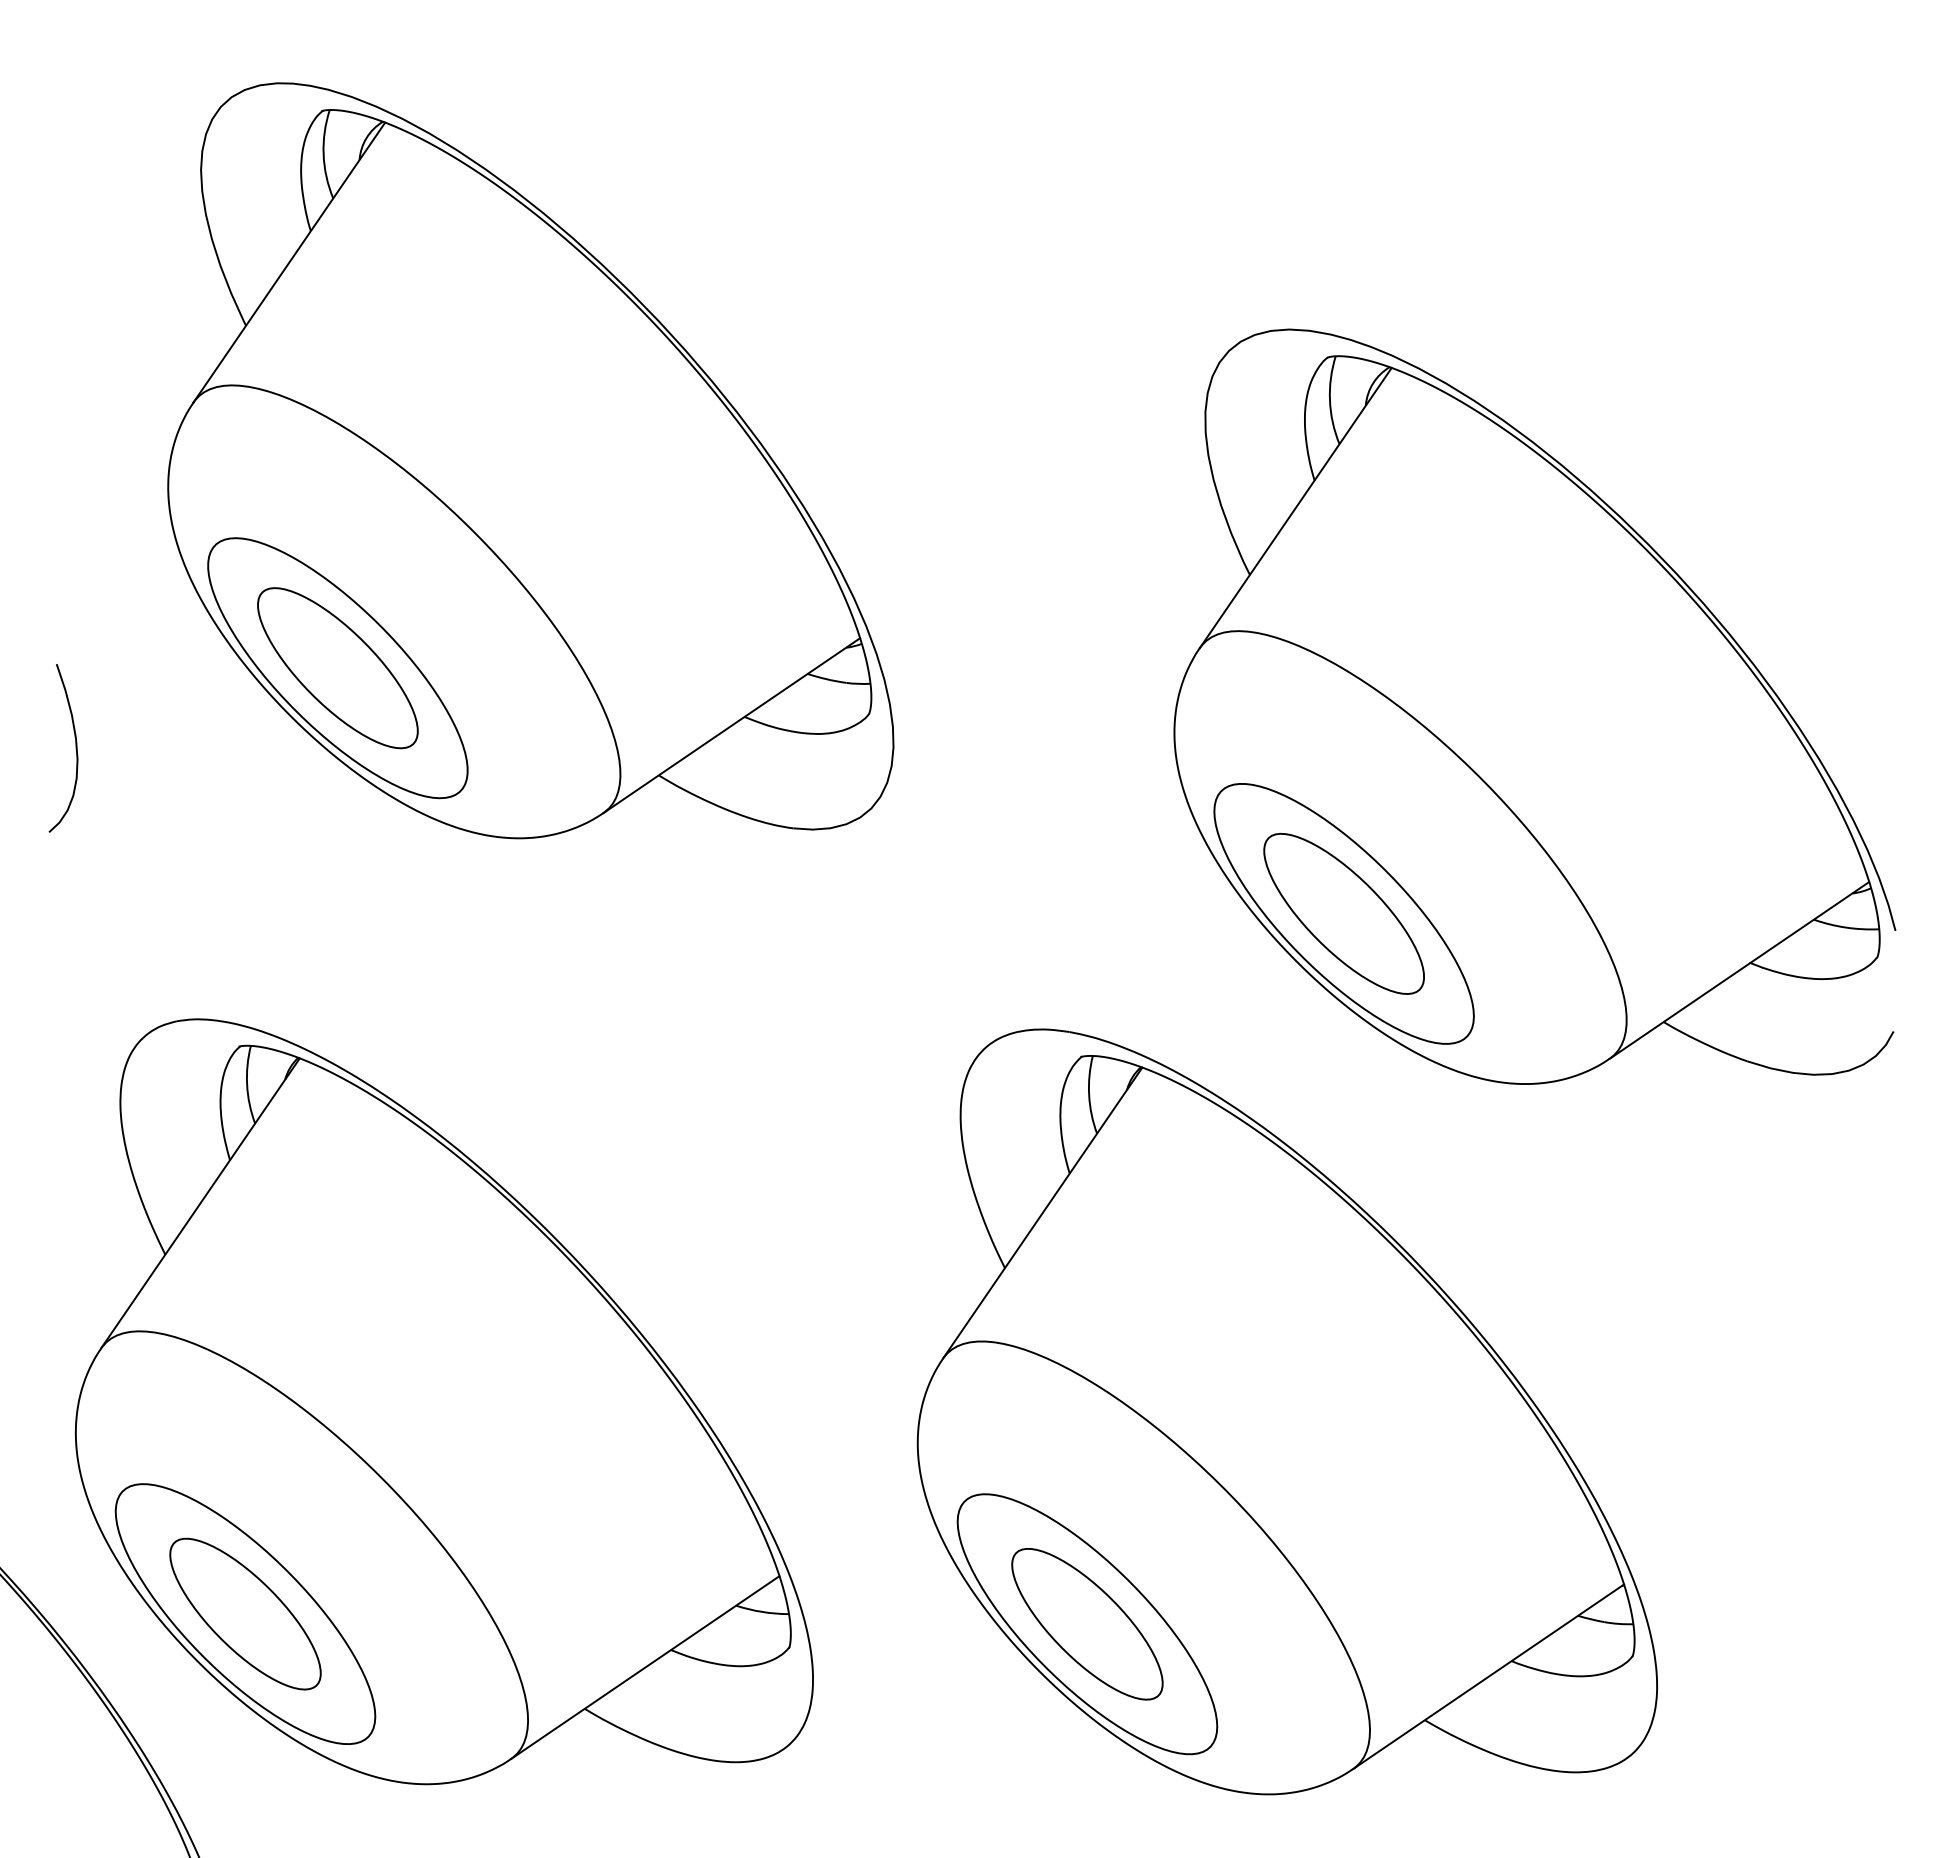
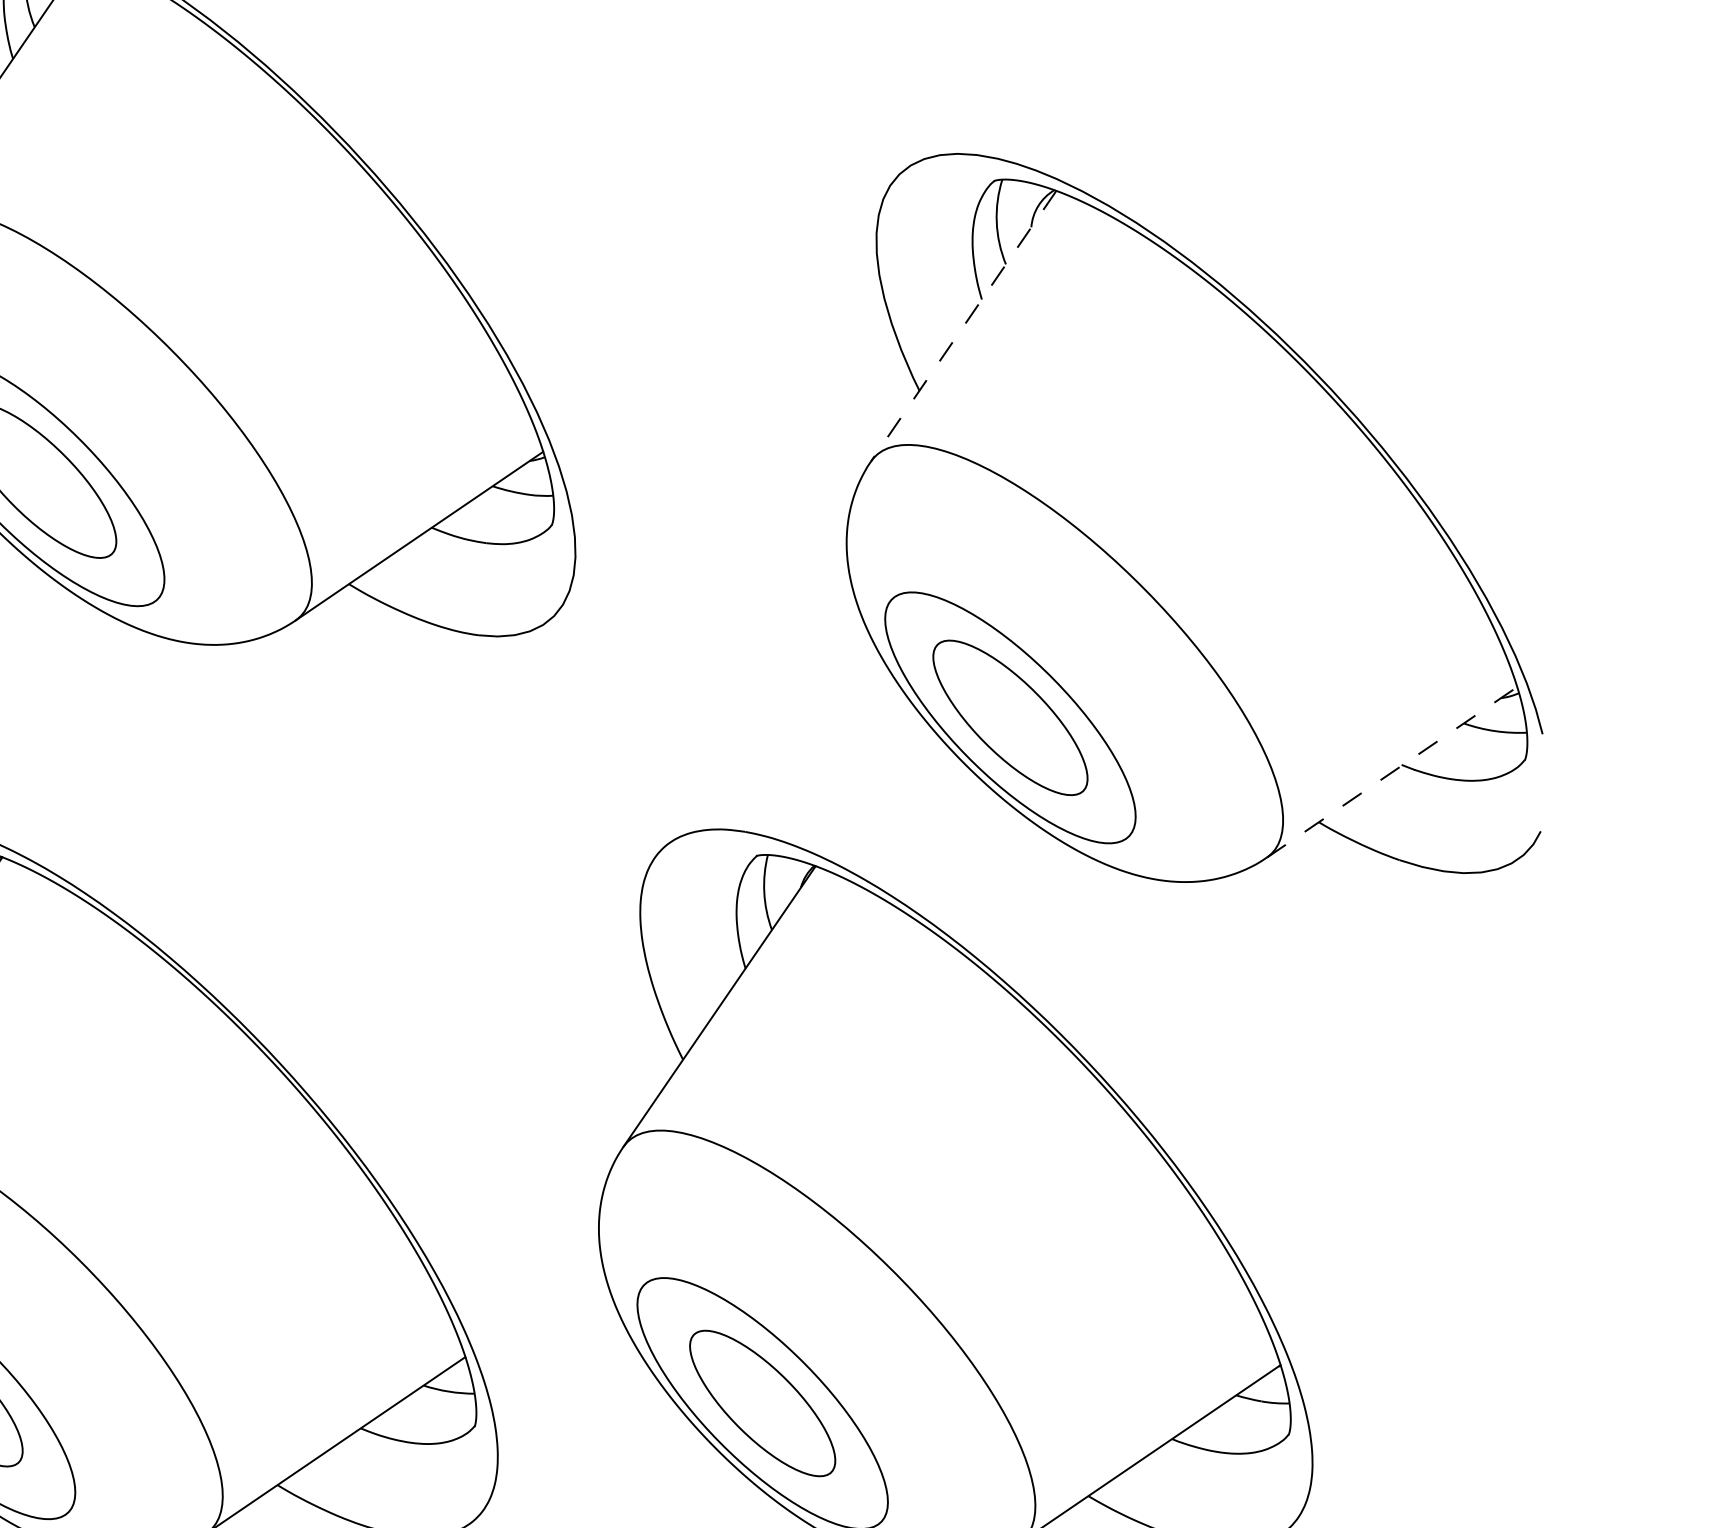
line: (1295, 507) -> (963, 325), solid -> dashed
line: (1739, 970) -> (1392, 772), solid -> dashed

